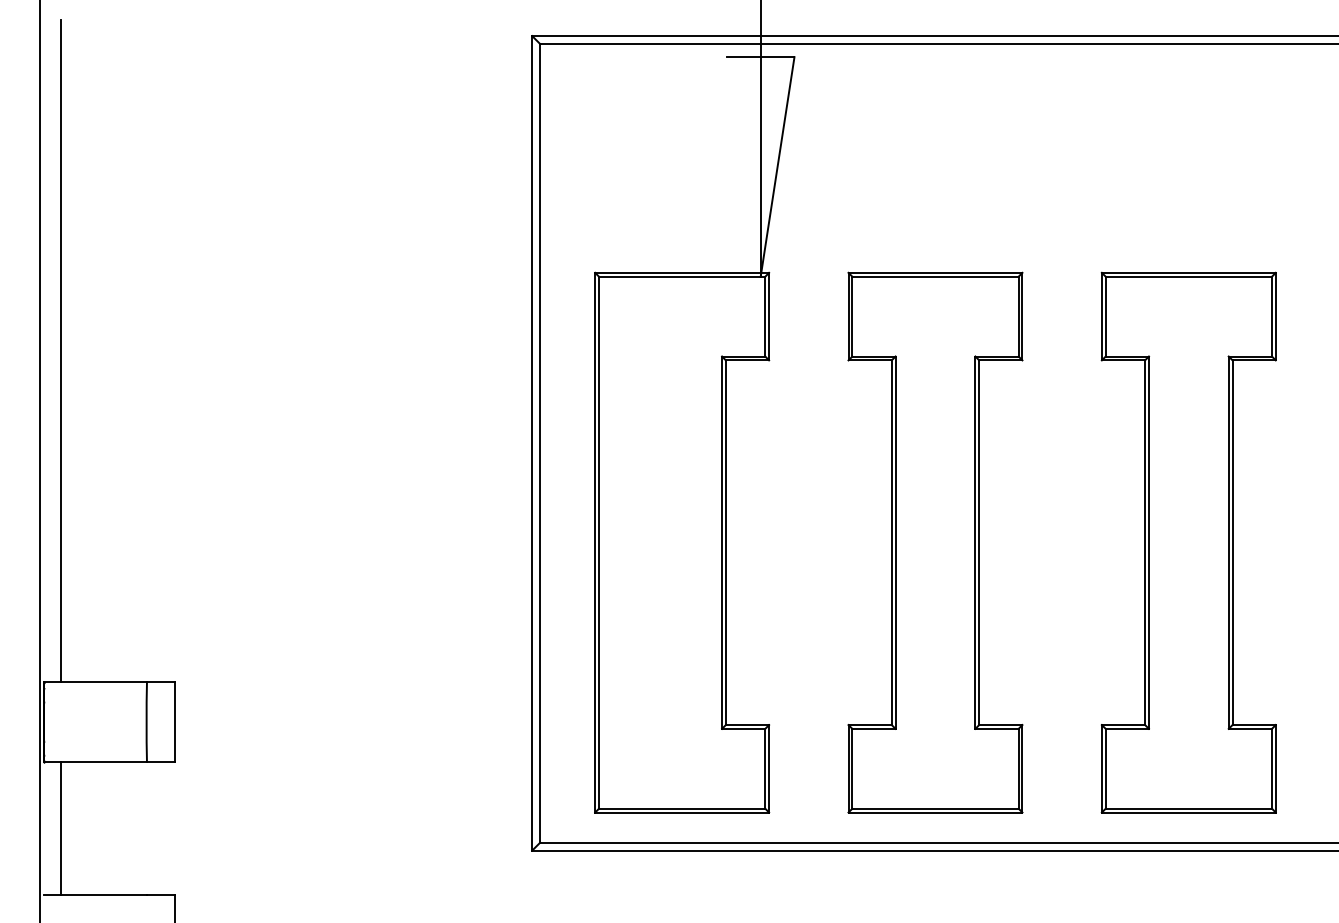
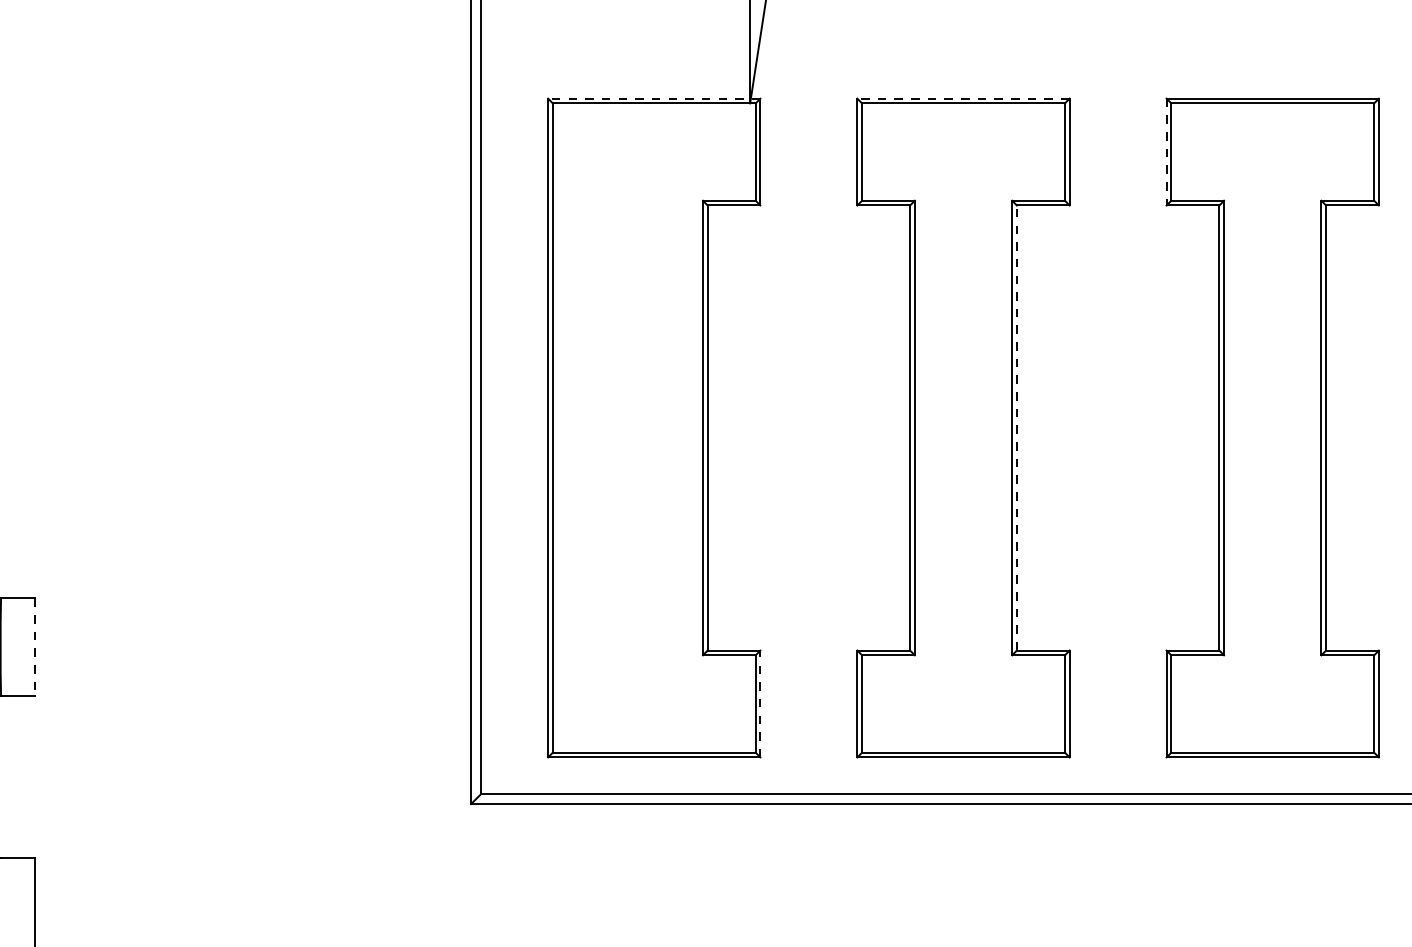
line: (682, 272) -> (654, 98), solid -> dashed
line: (935, 272) -> (963, 98), solid -> dashed
line: (1101, 316) -> (1166, 151), solid -> dashed
line: (979, 542) -> (1017, 427), solid -> dashed
line: (174, 722) -> (34, 647), solid -> dashed
line: (769, 768) -> (760, 703), solid -> dashed

